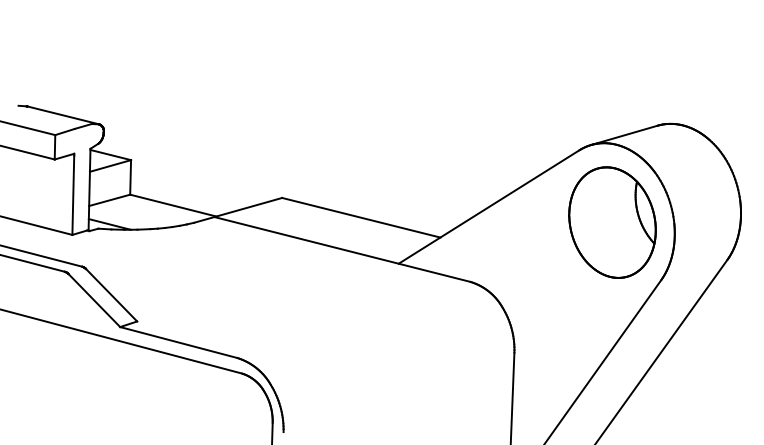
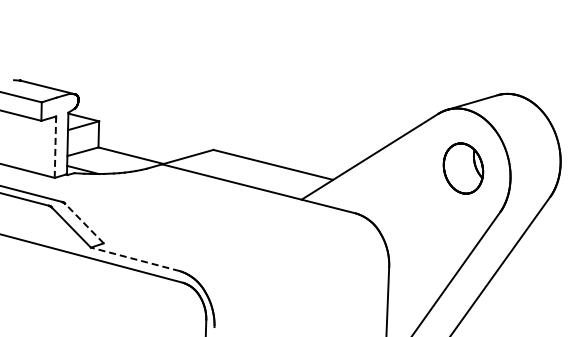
line: (73, 194) -> (55, 147), solid -> dashed
part: (612, 222) -> (463, 168), size x0.6
line: (111, 295) -> (84, 223), solid -> dashed
line: (179, 342) -> (135, 259), solid -> dashed

